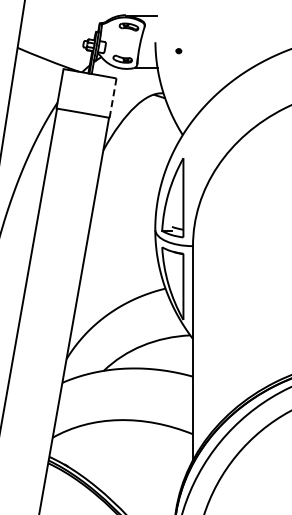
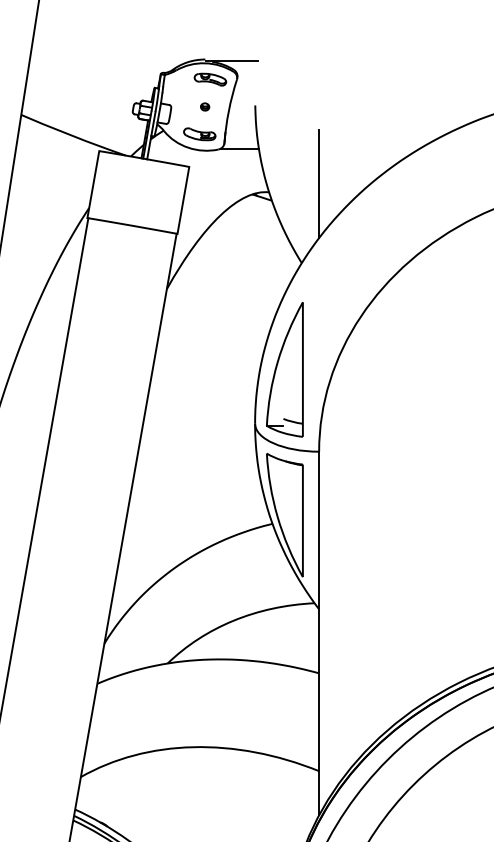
part: (178, 51) -> (204, 107), moved
line: (193, 88) -> (319, 183), added
line: (112, 98) -> (182, 200), dashed -> solid

